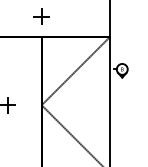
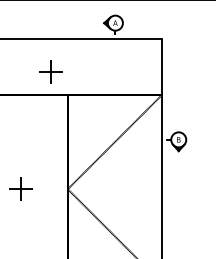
part: (41, 16) -> (50, 71), moved

